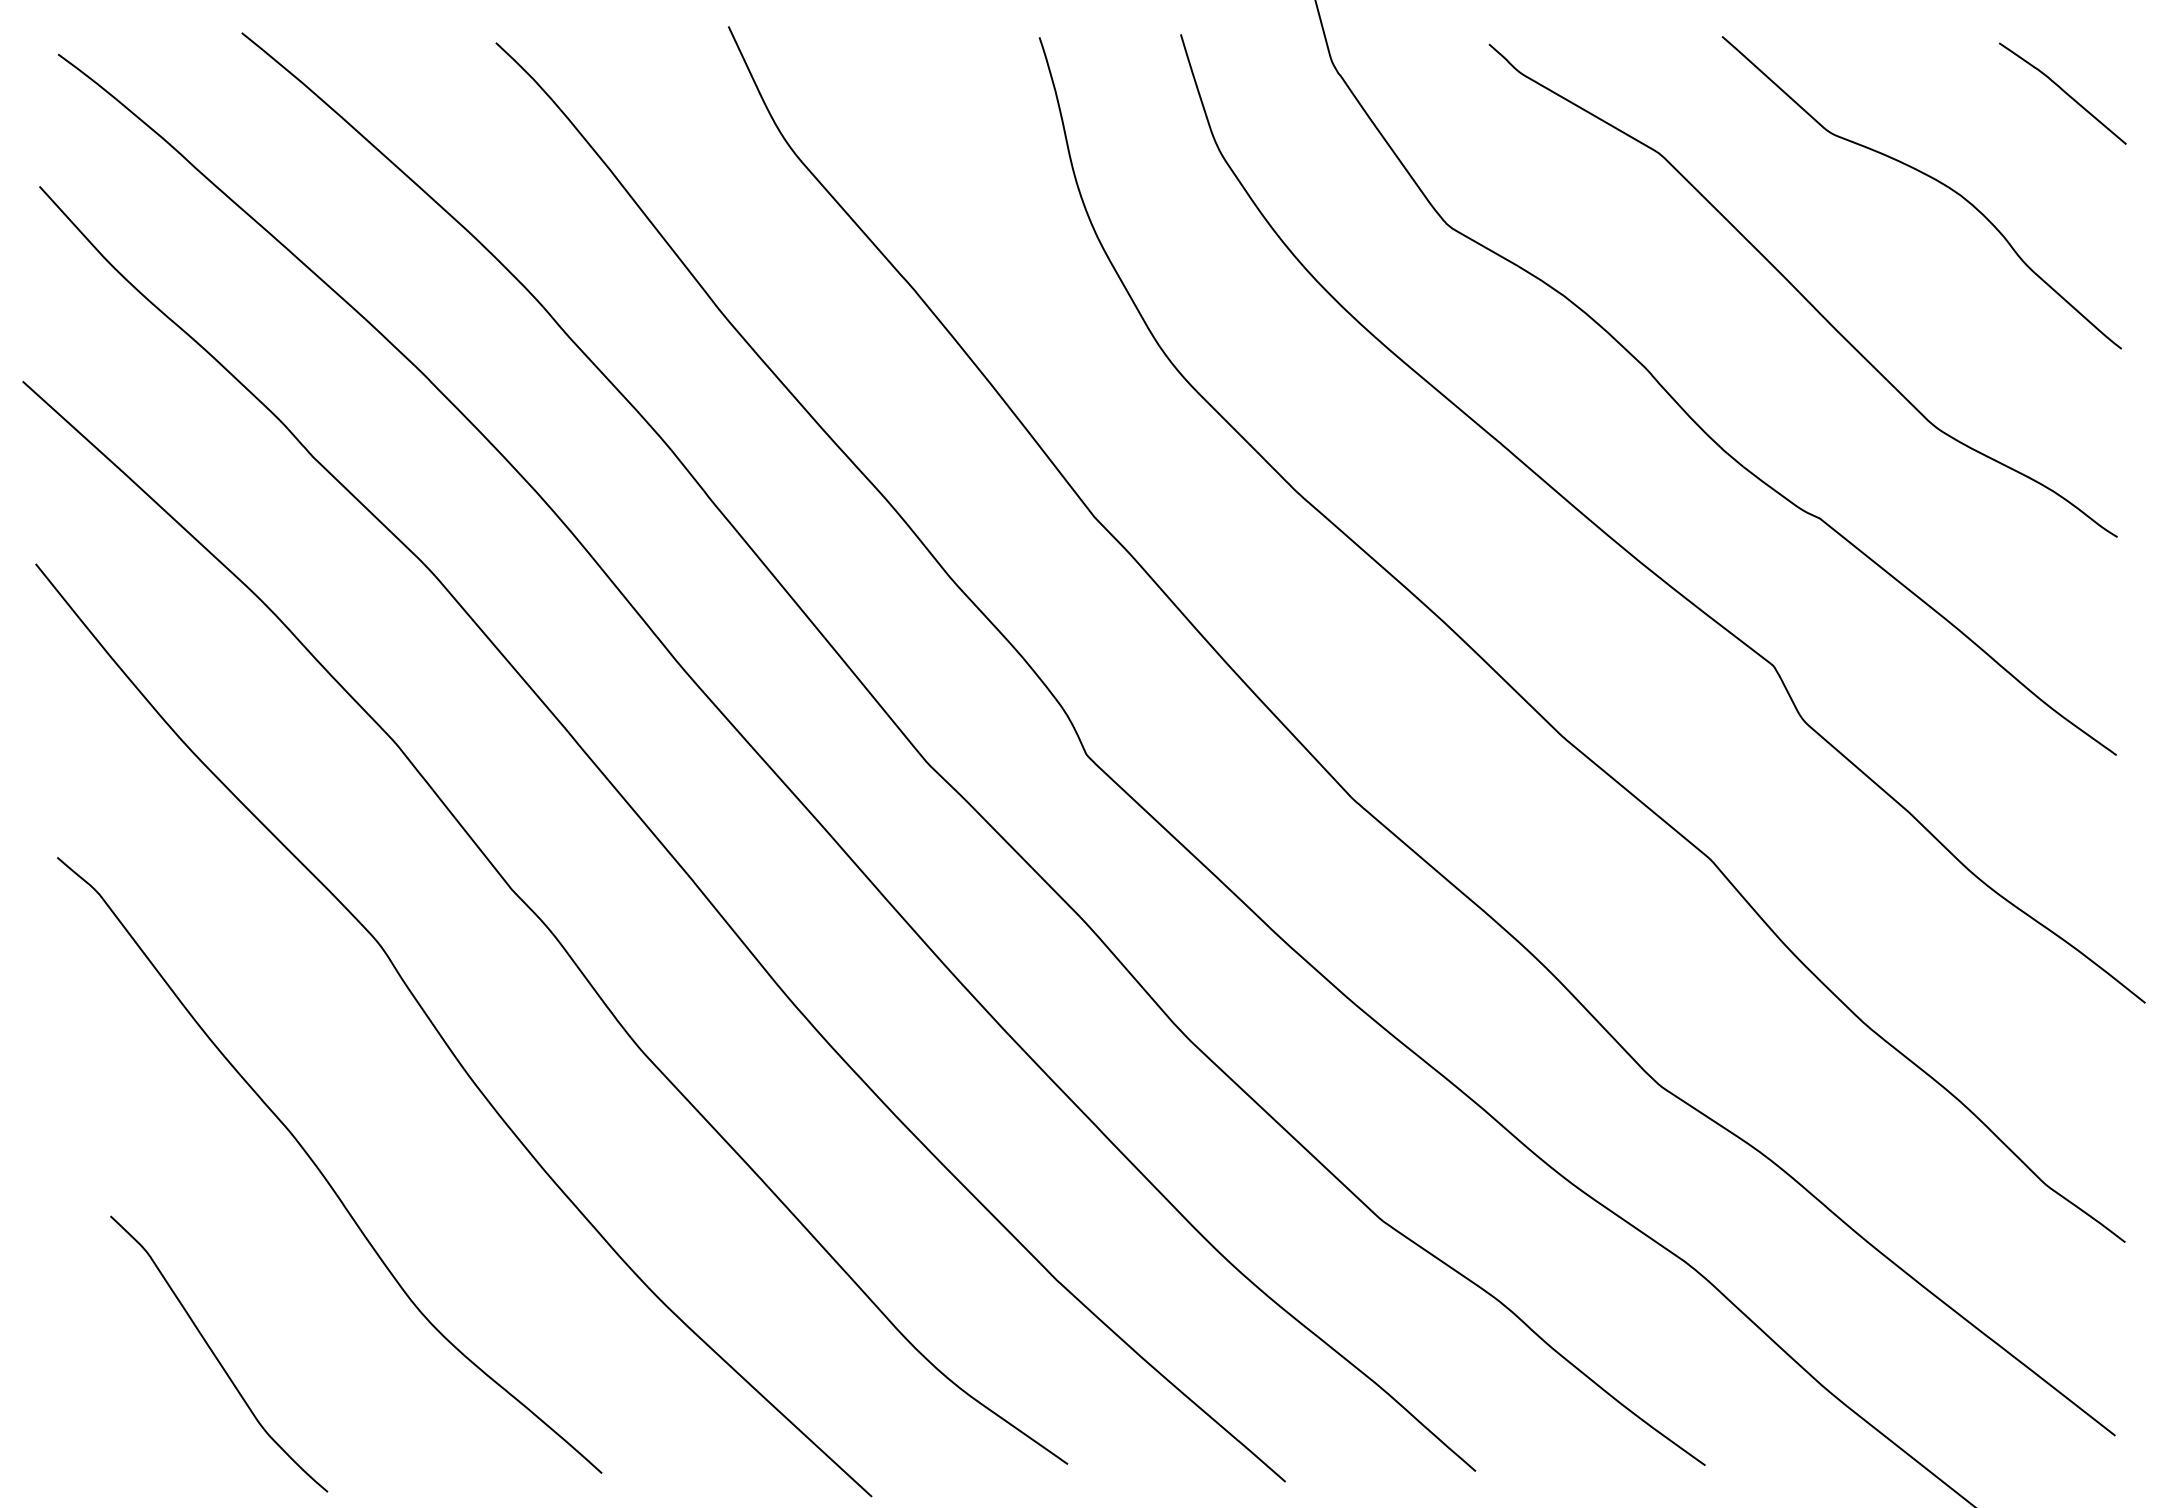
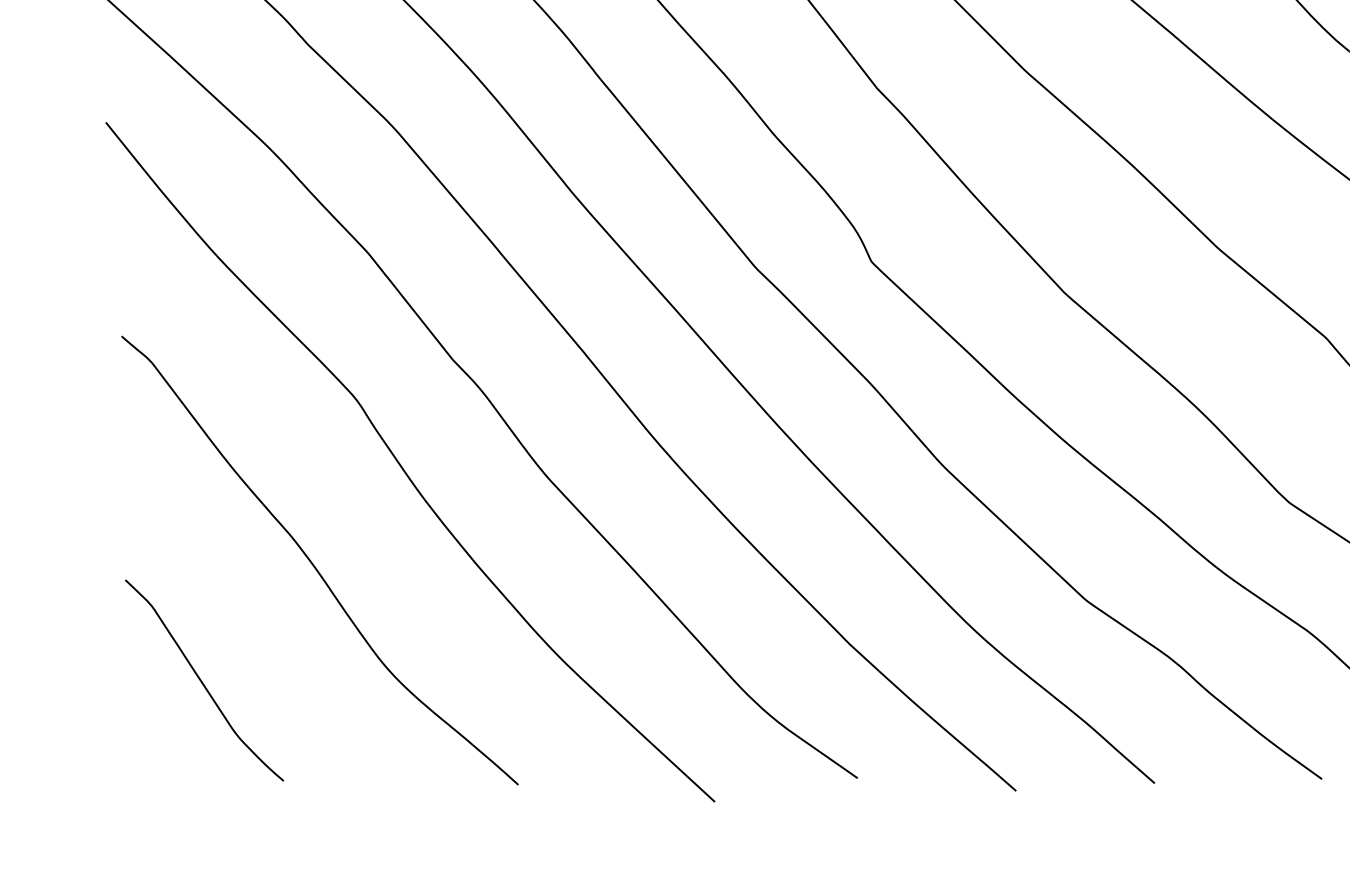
curve: (215, 1354) -> (201, 680), moved

